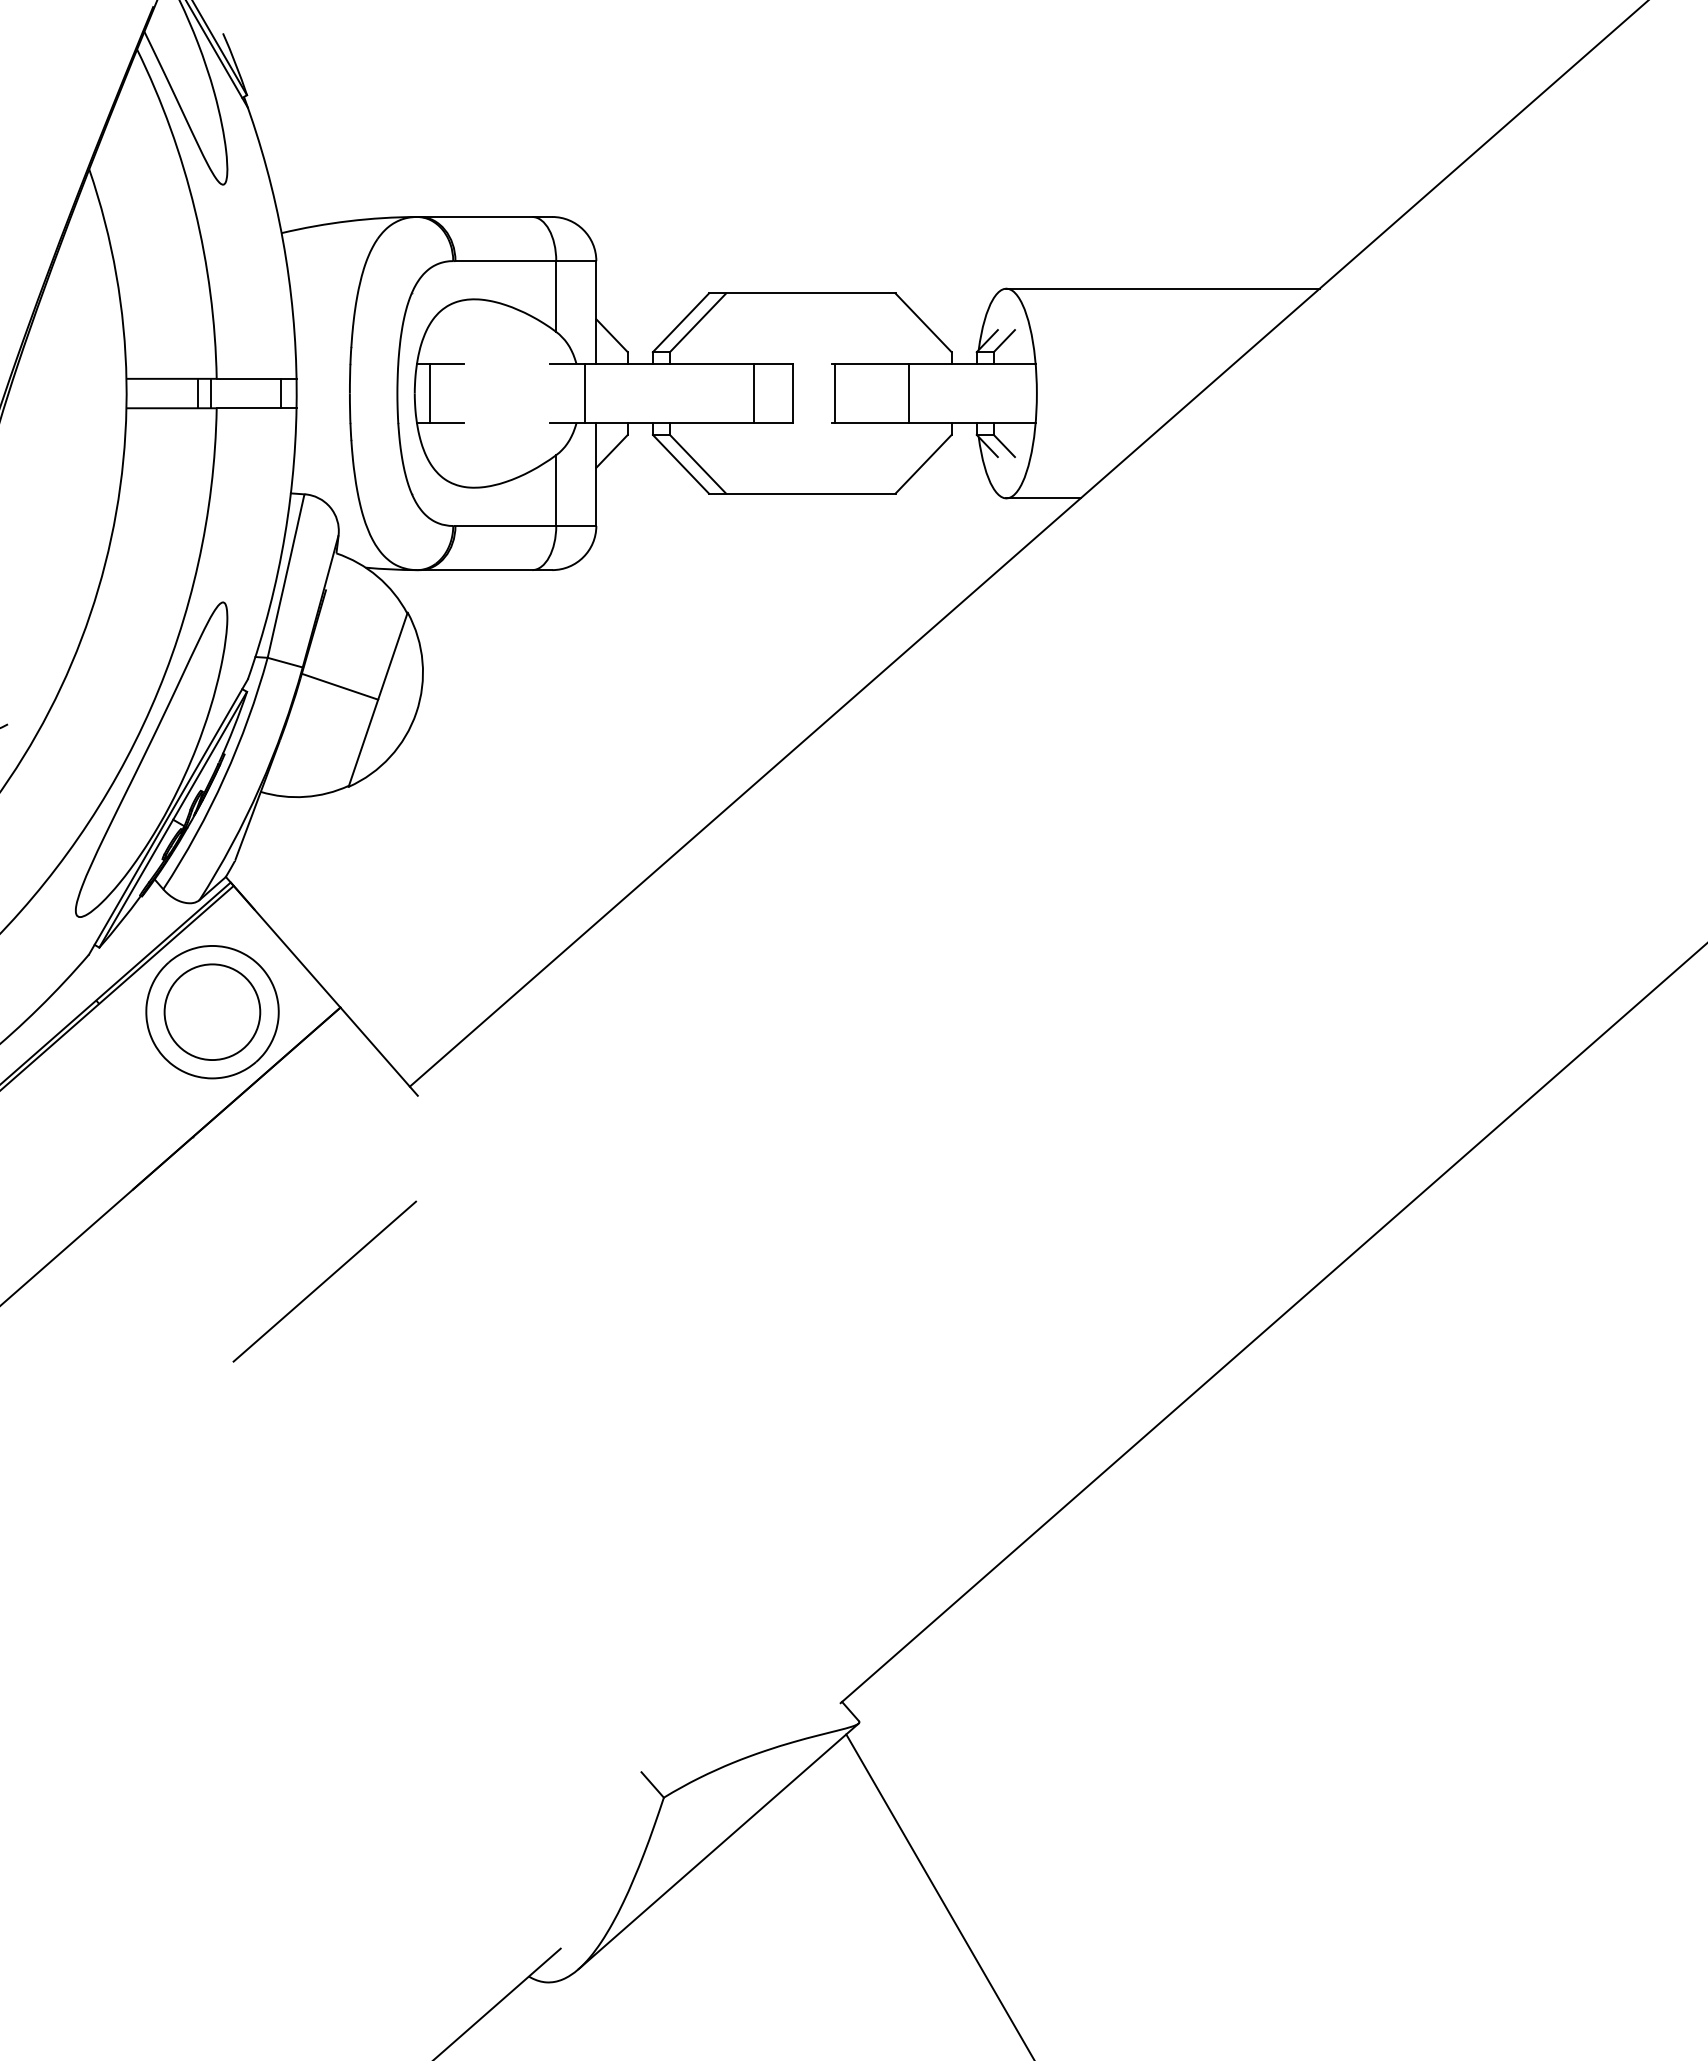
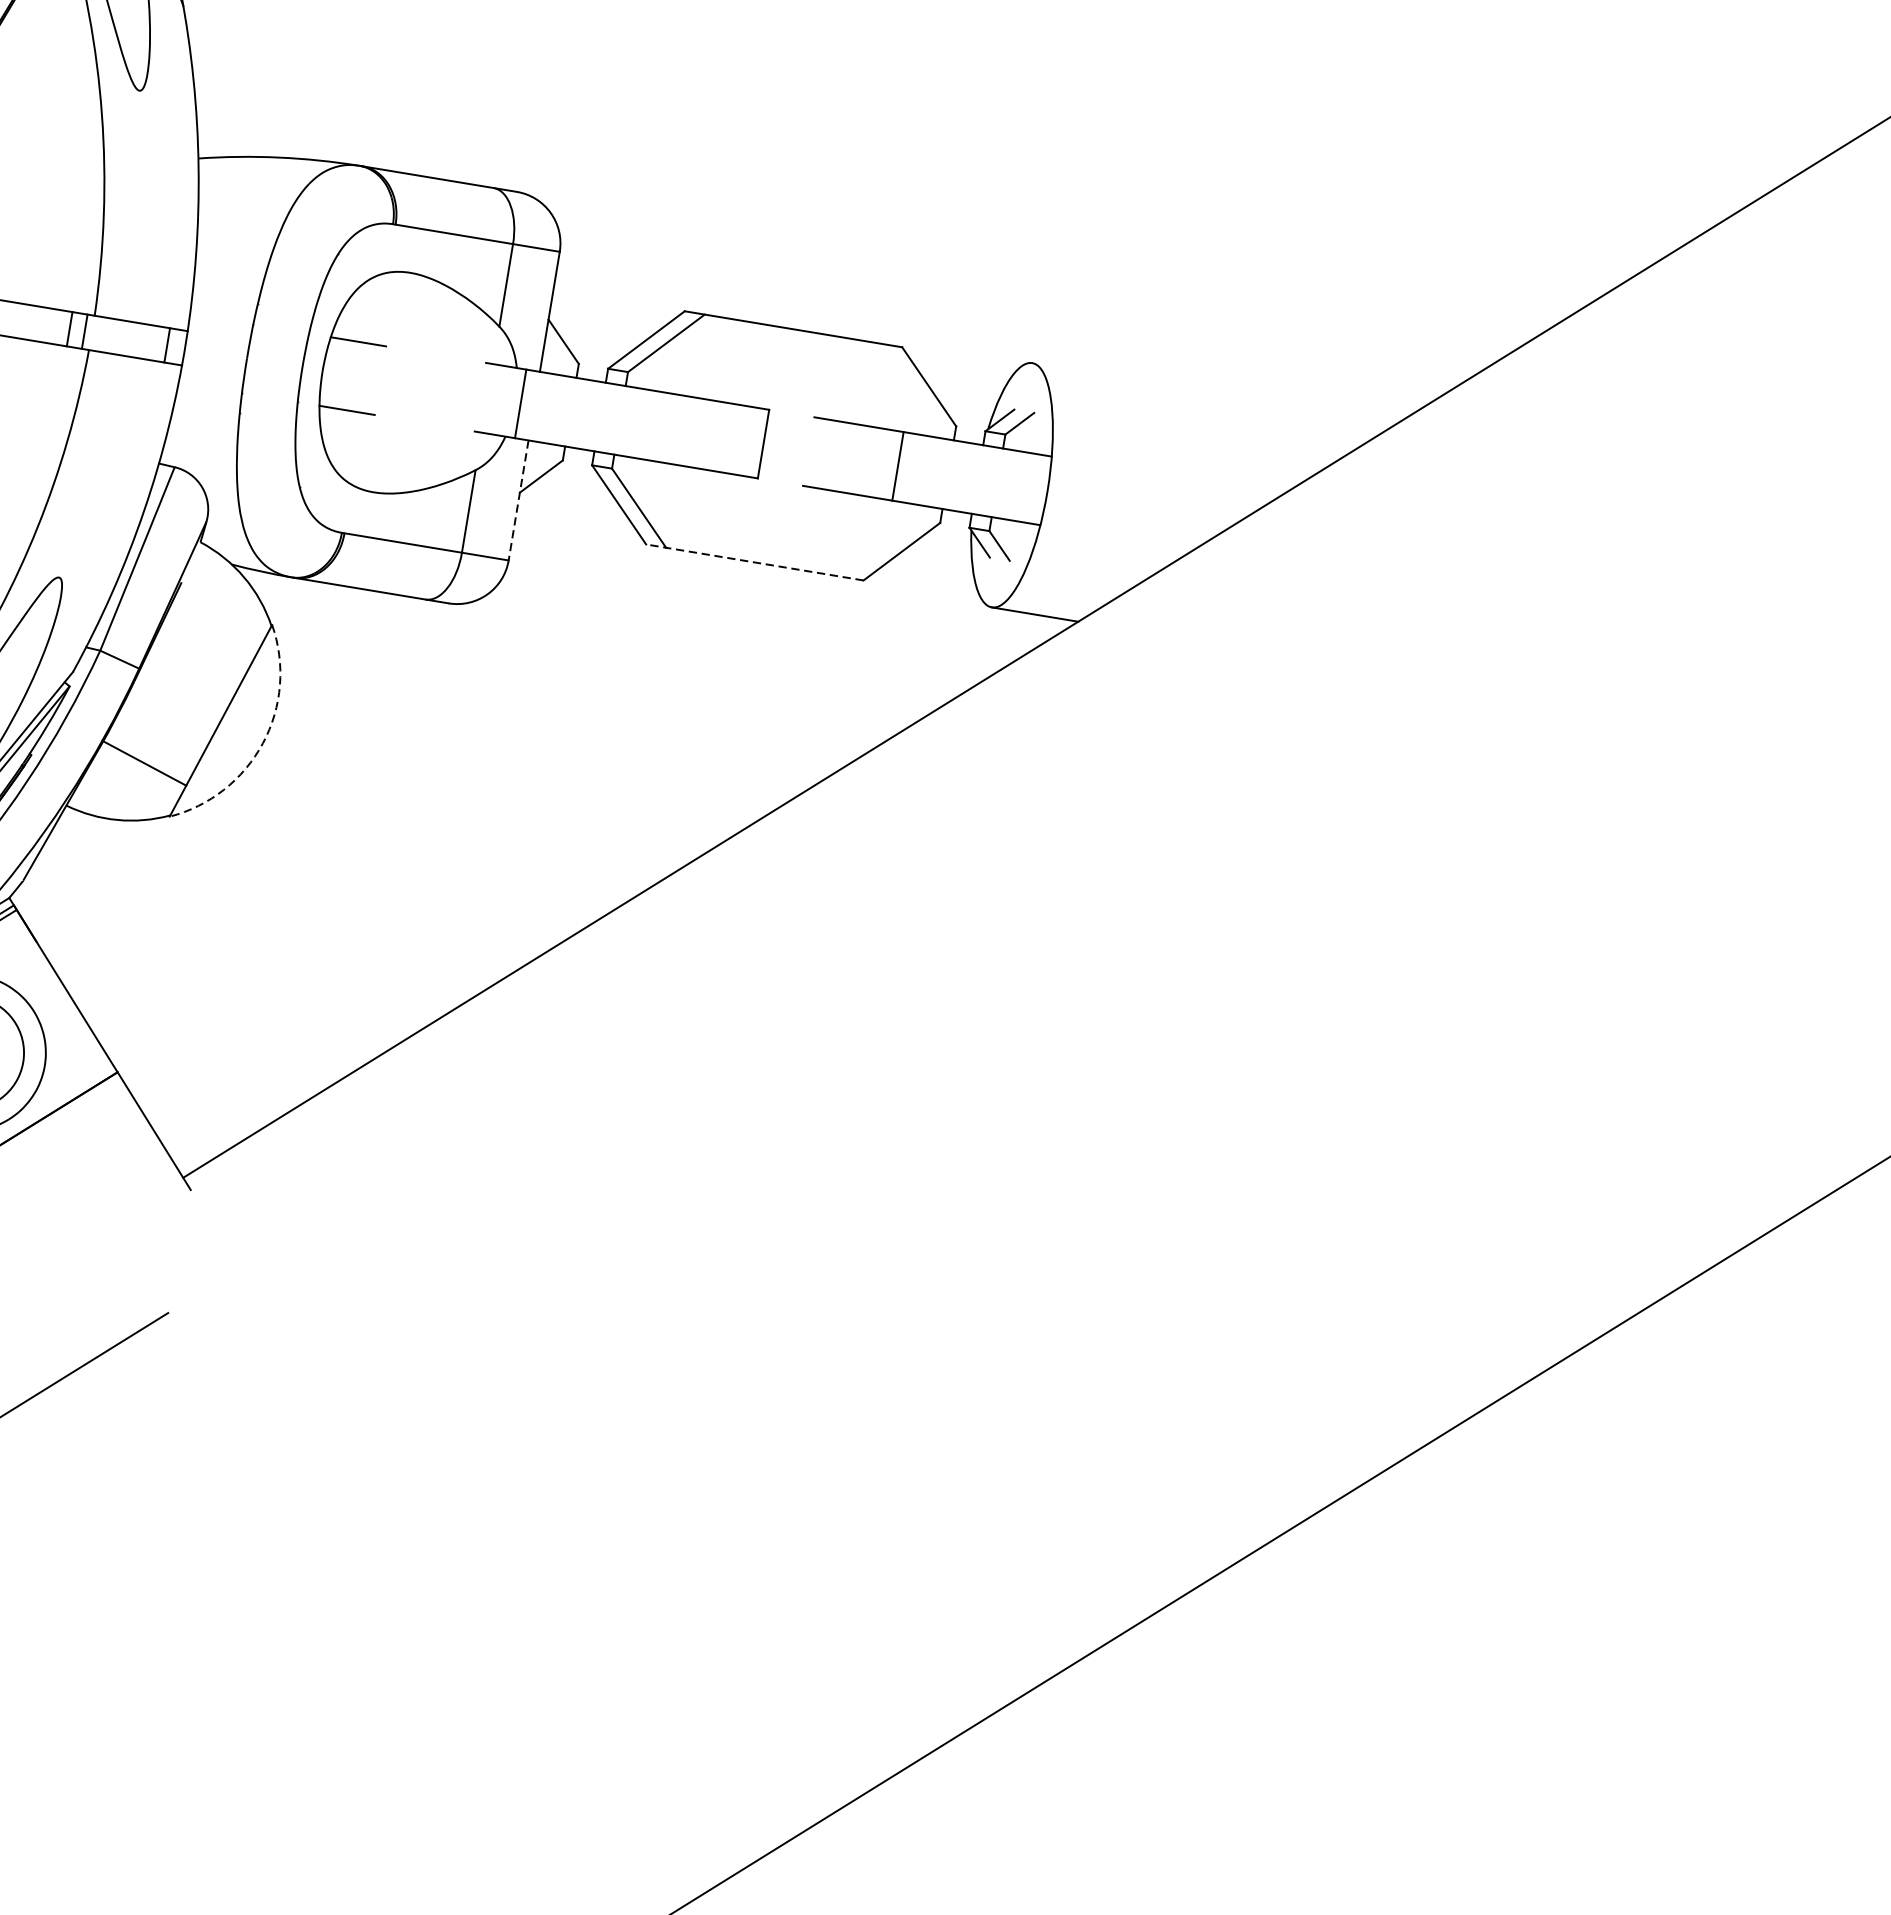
line: (1162, 288) -> (1214, 392), removed
line: (430, 393) -> (340, 374), removed
line: (754, 393) -> (718, 436), removed
line: (835, 393) -> (812, 452), removed
line: (596, 474) -> (518, 500), solid -> dashed
line: (801, 493) -> (753, 562), solid -> dashed
line: (339, 686) -> (143, 762), moved
arc: (416, 712) -> (263, 743), solid -> dashed

